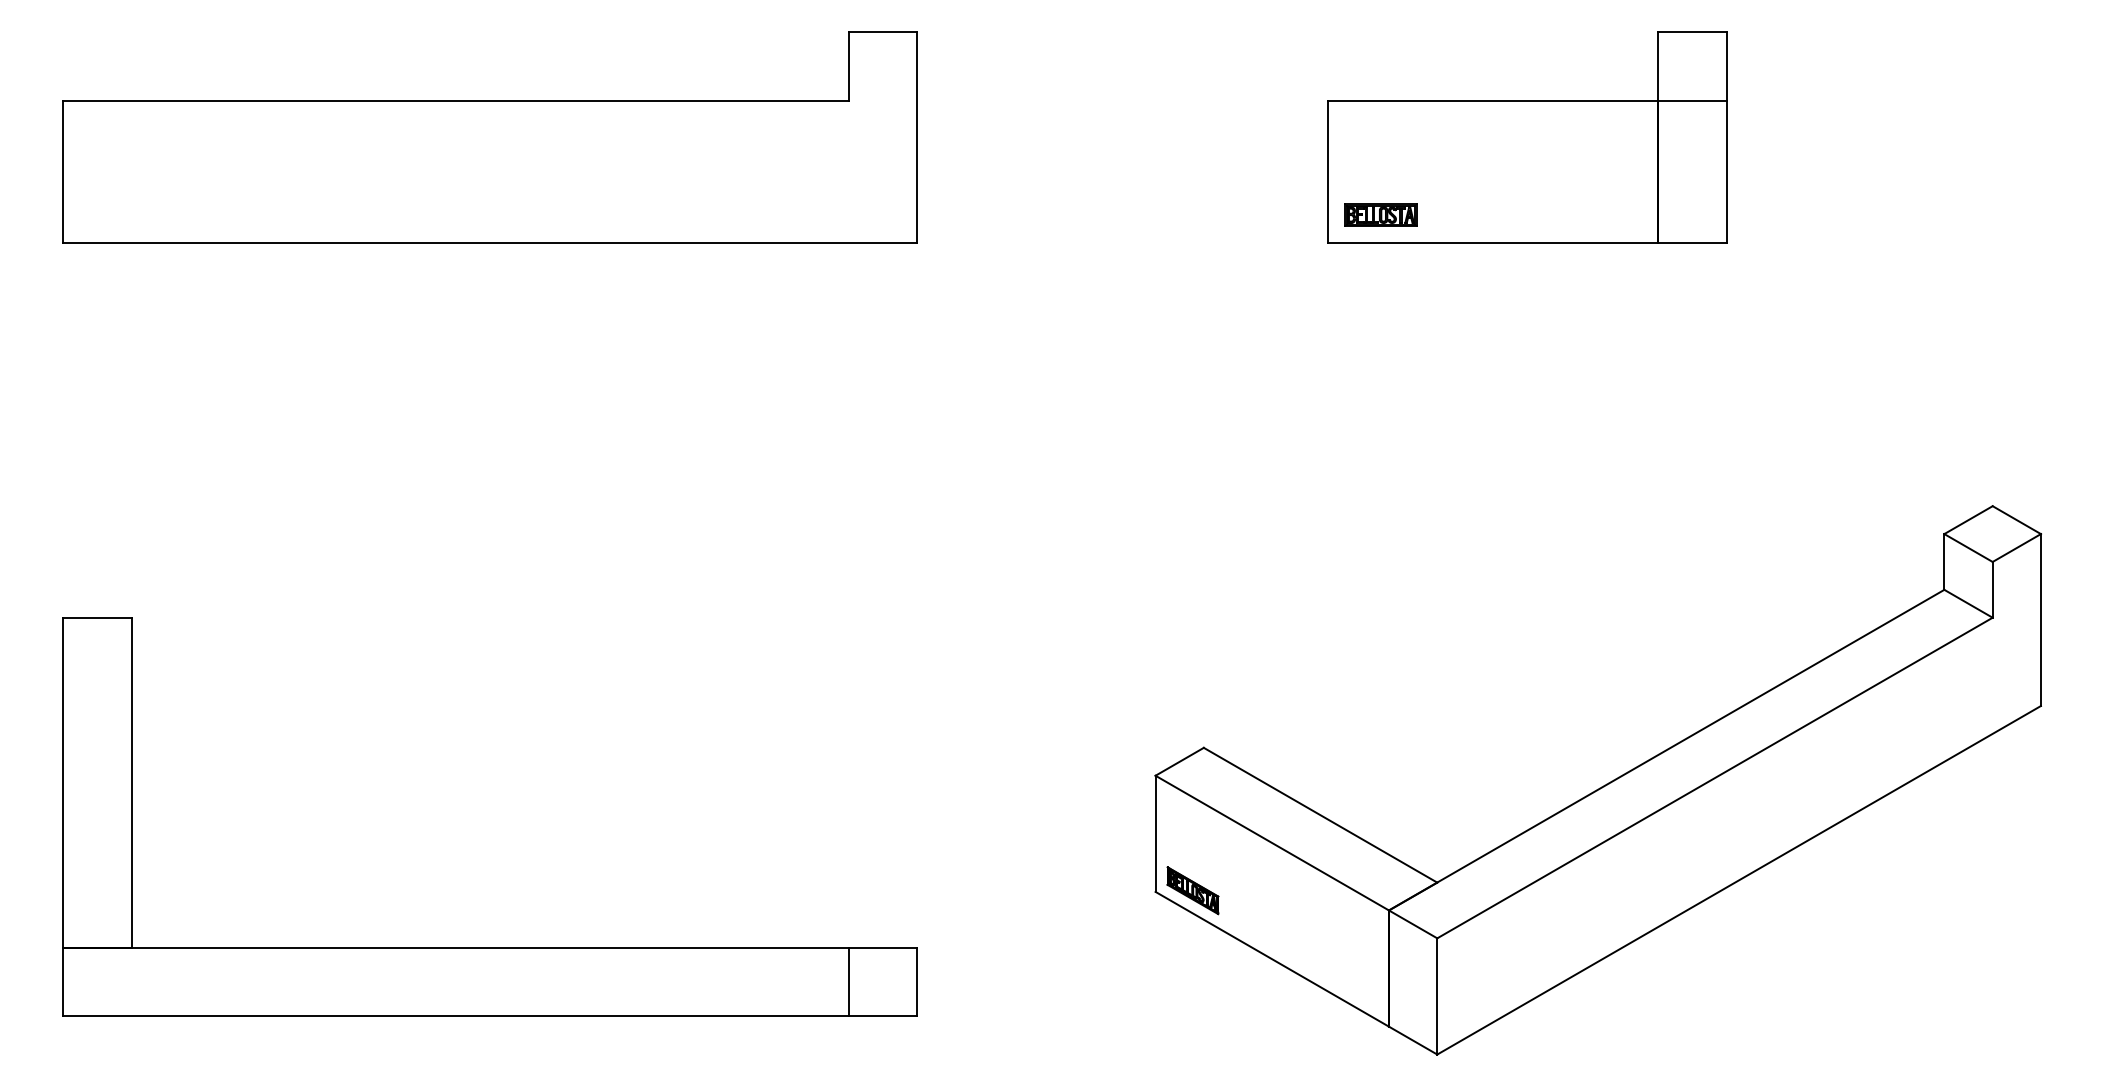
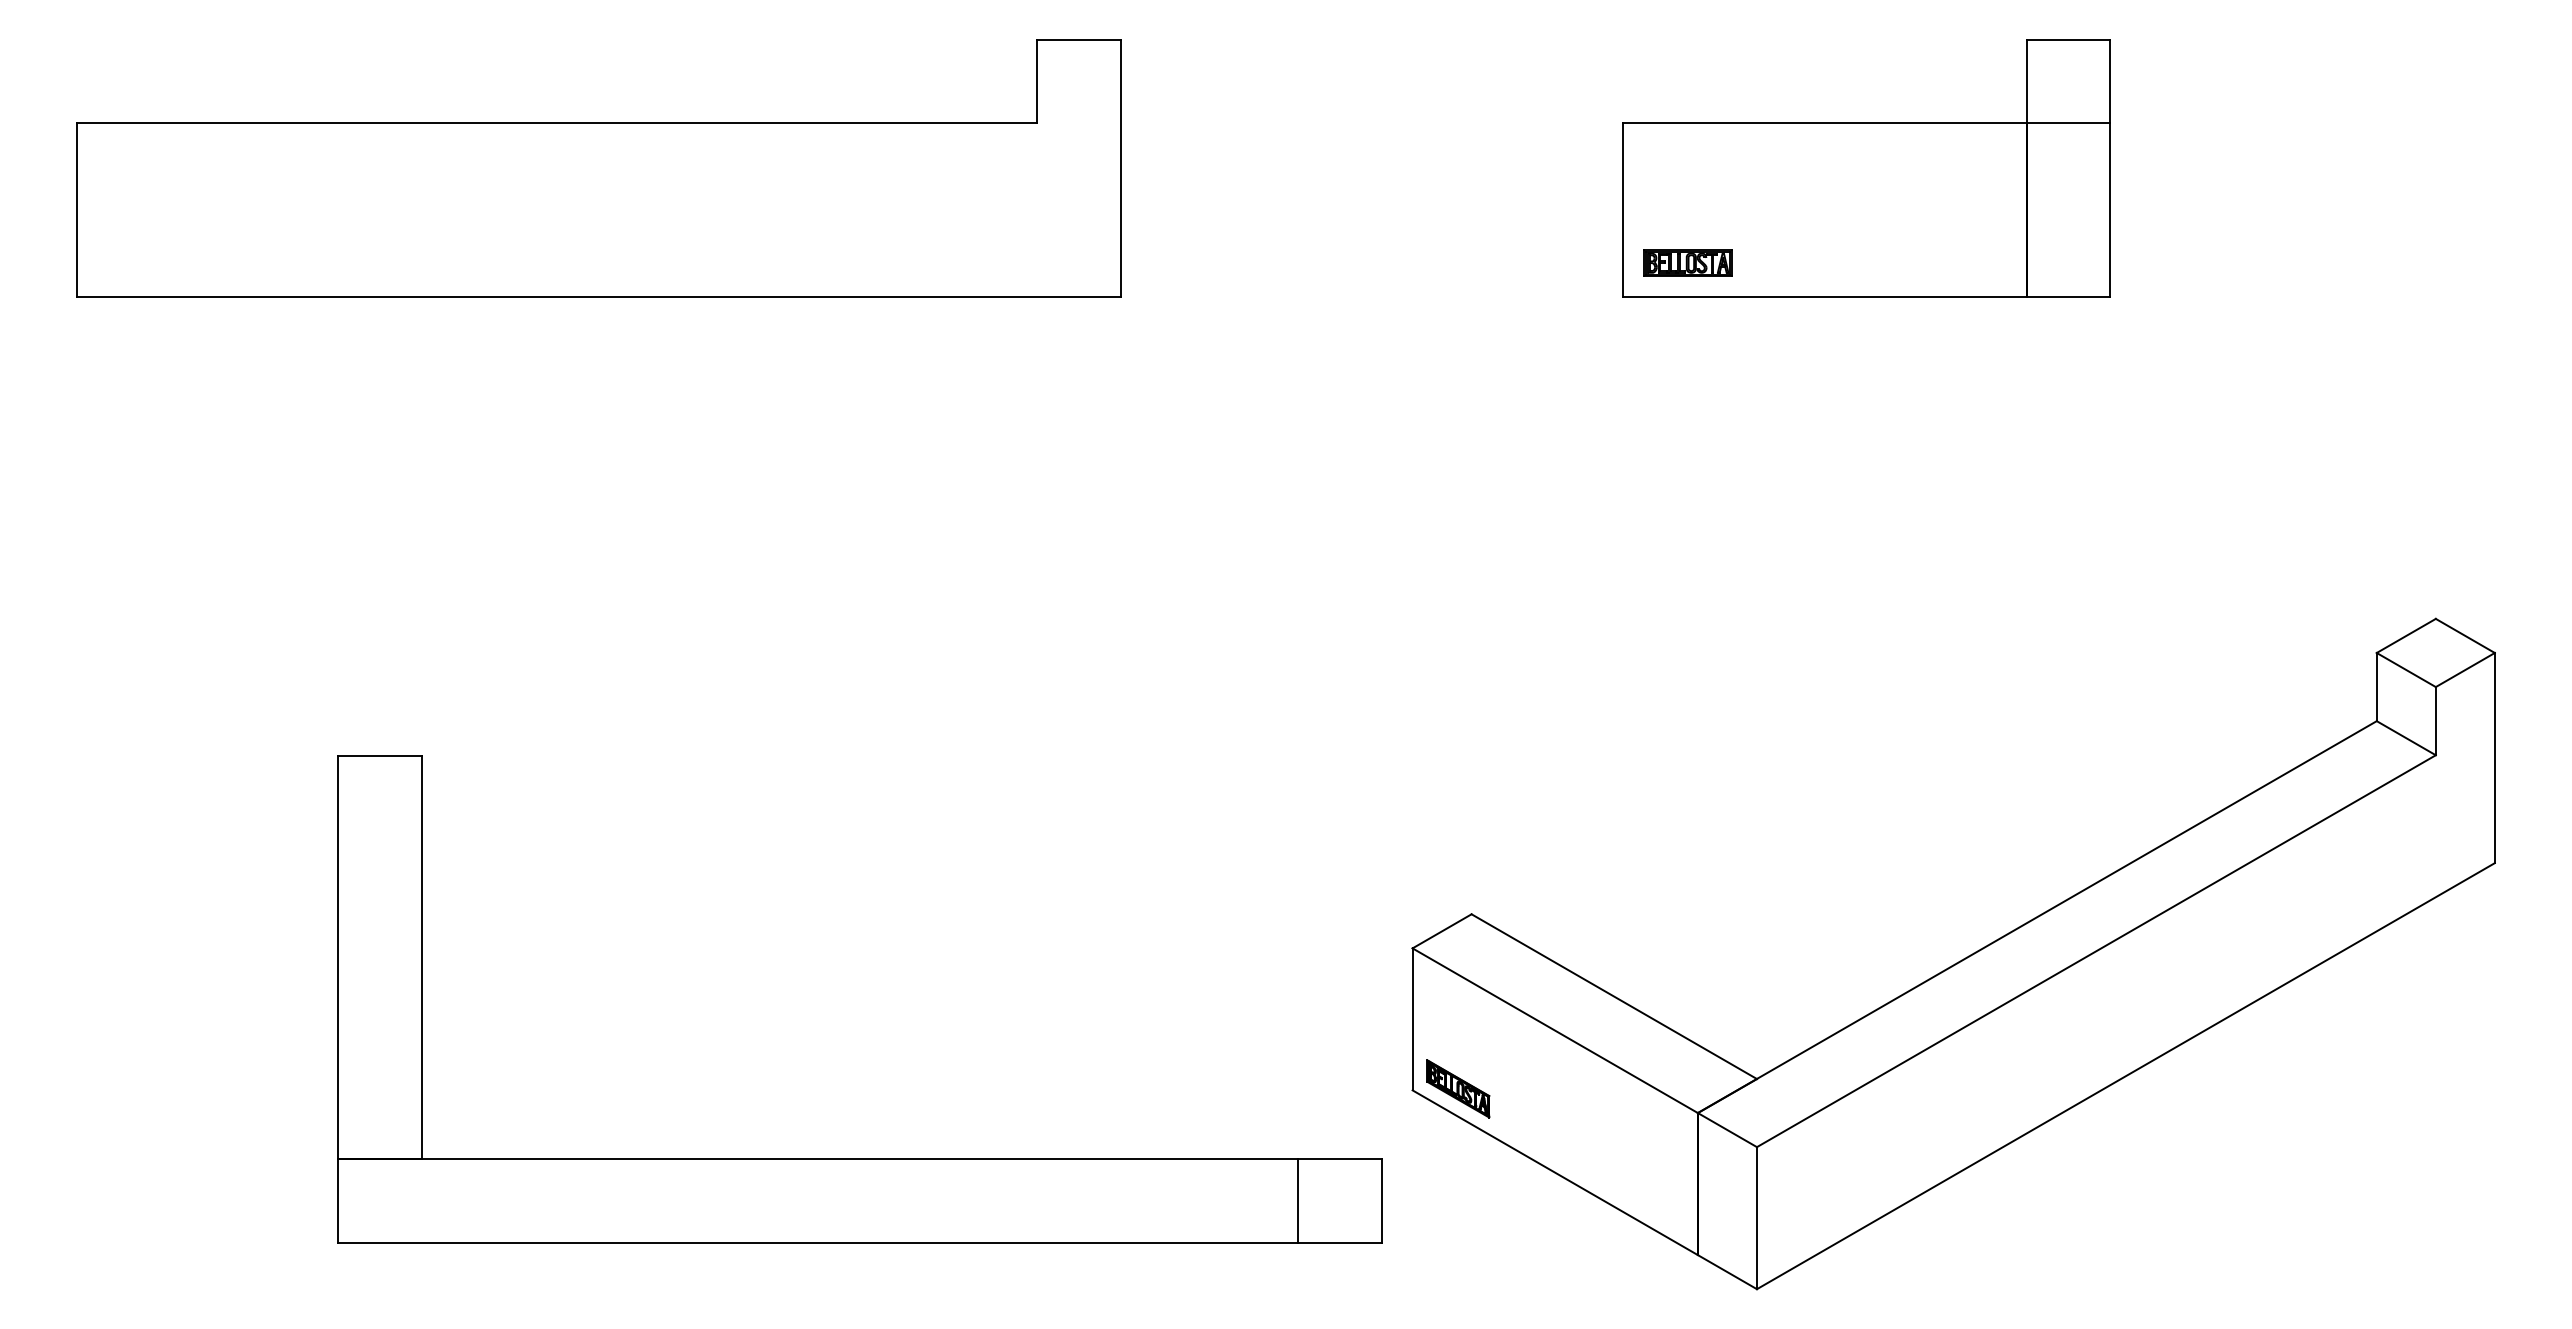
part: (489, 947) -> (859, 1158), moved

